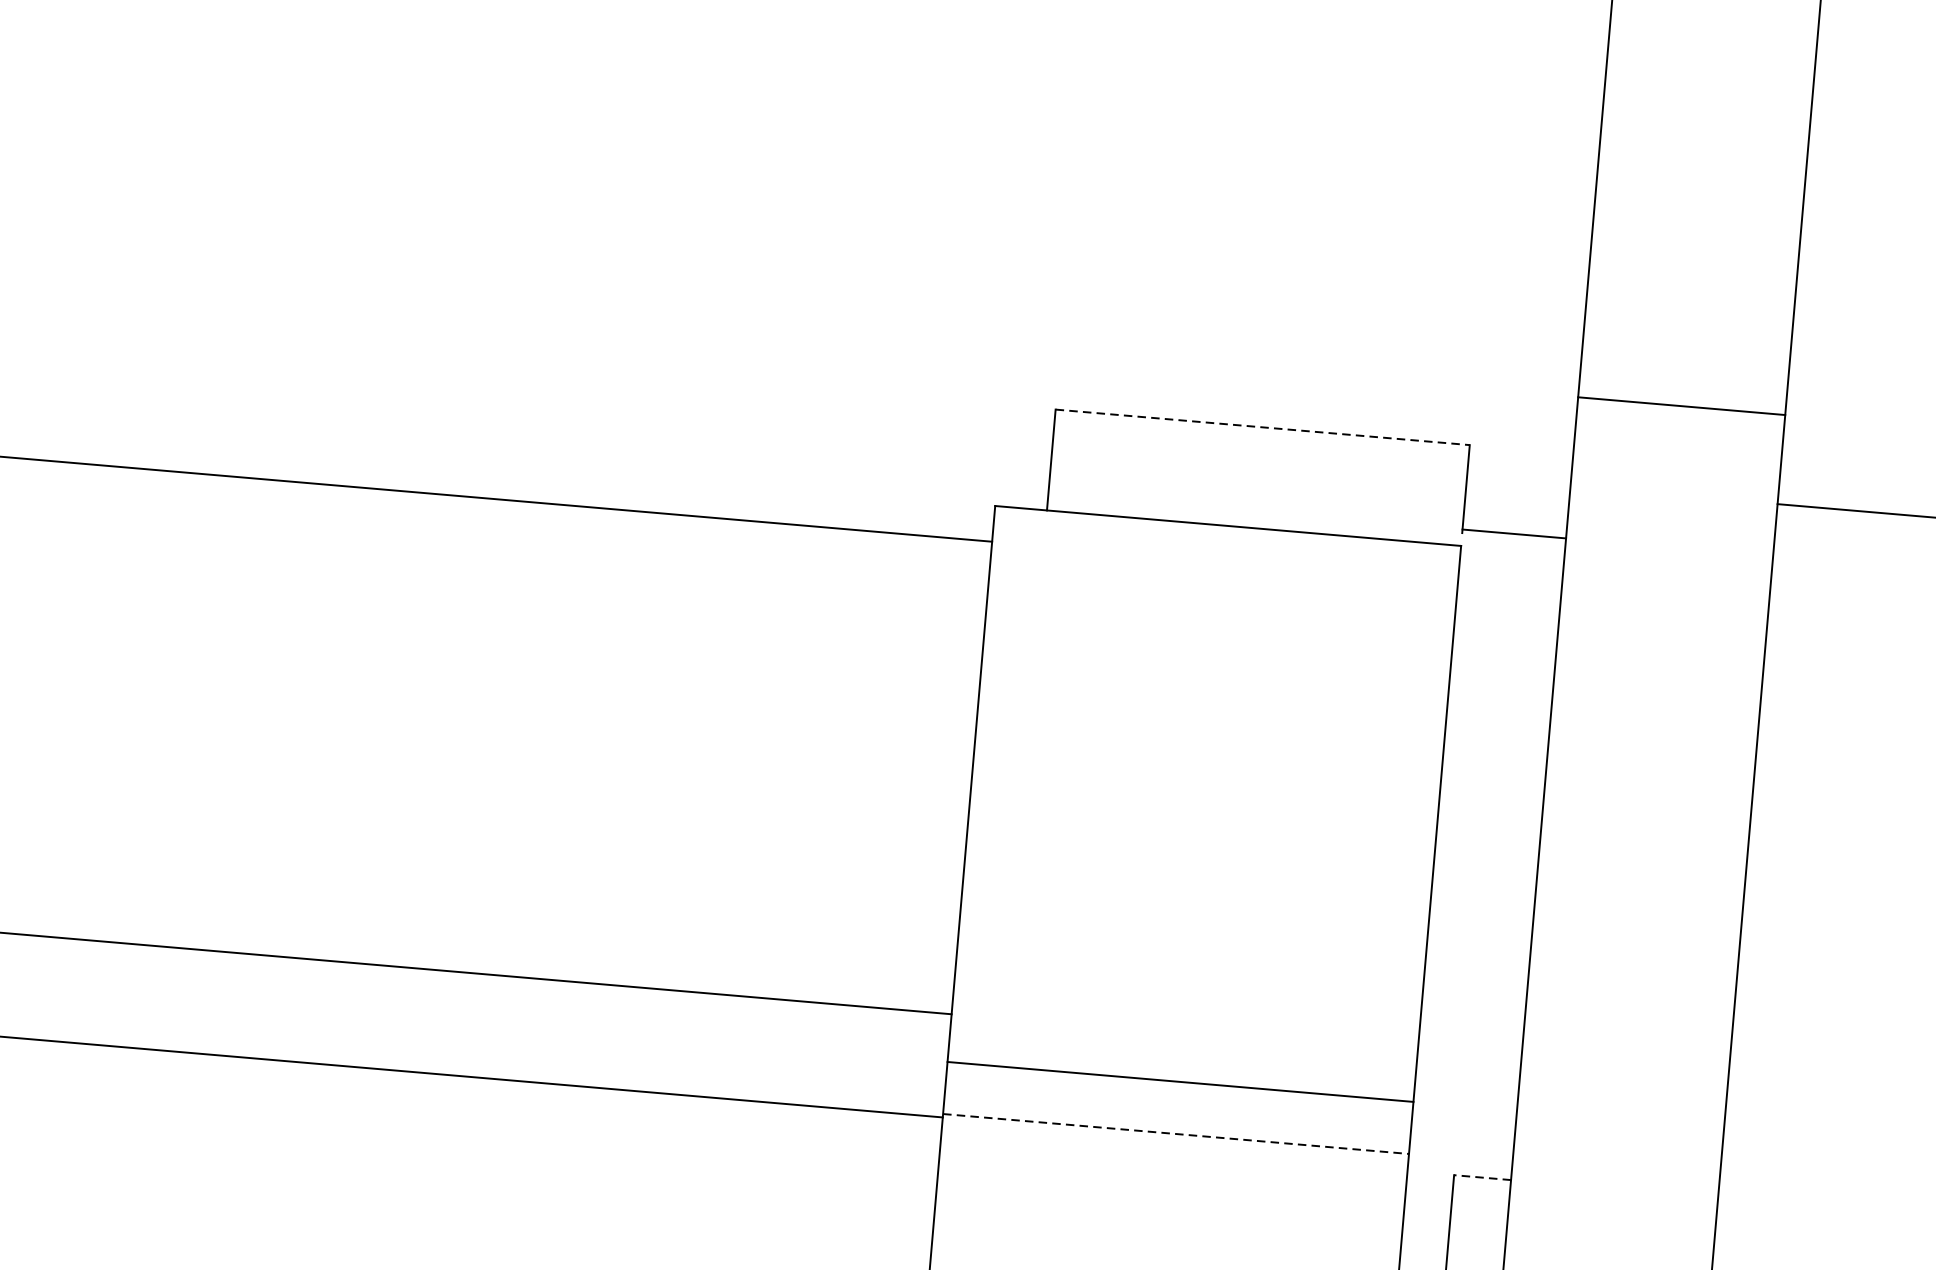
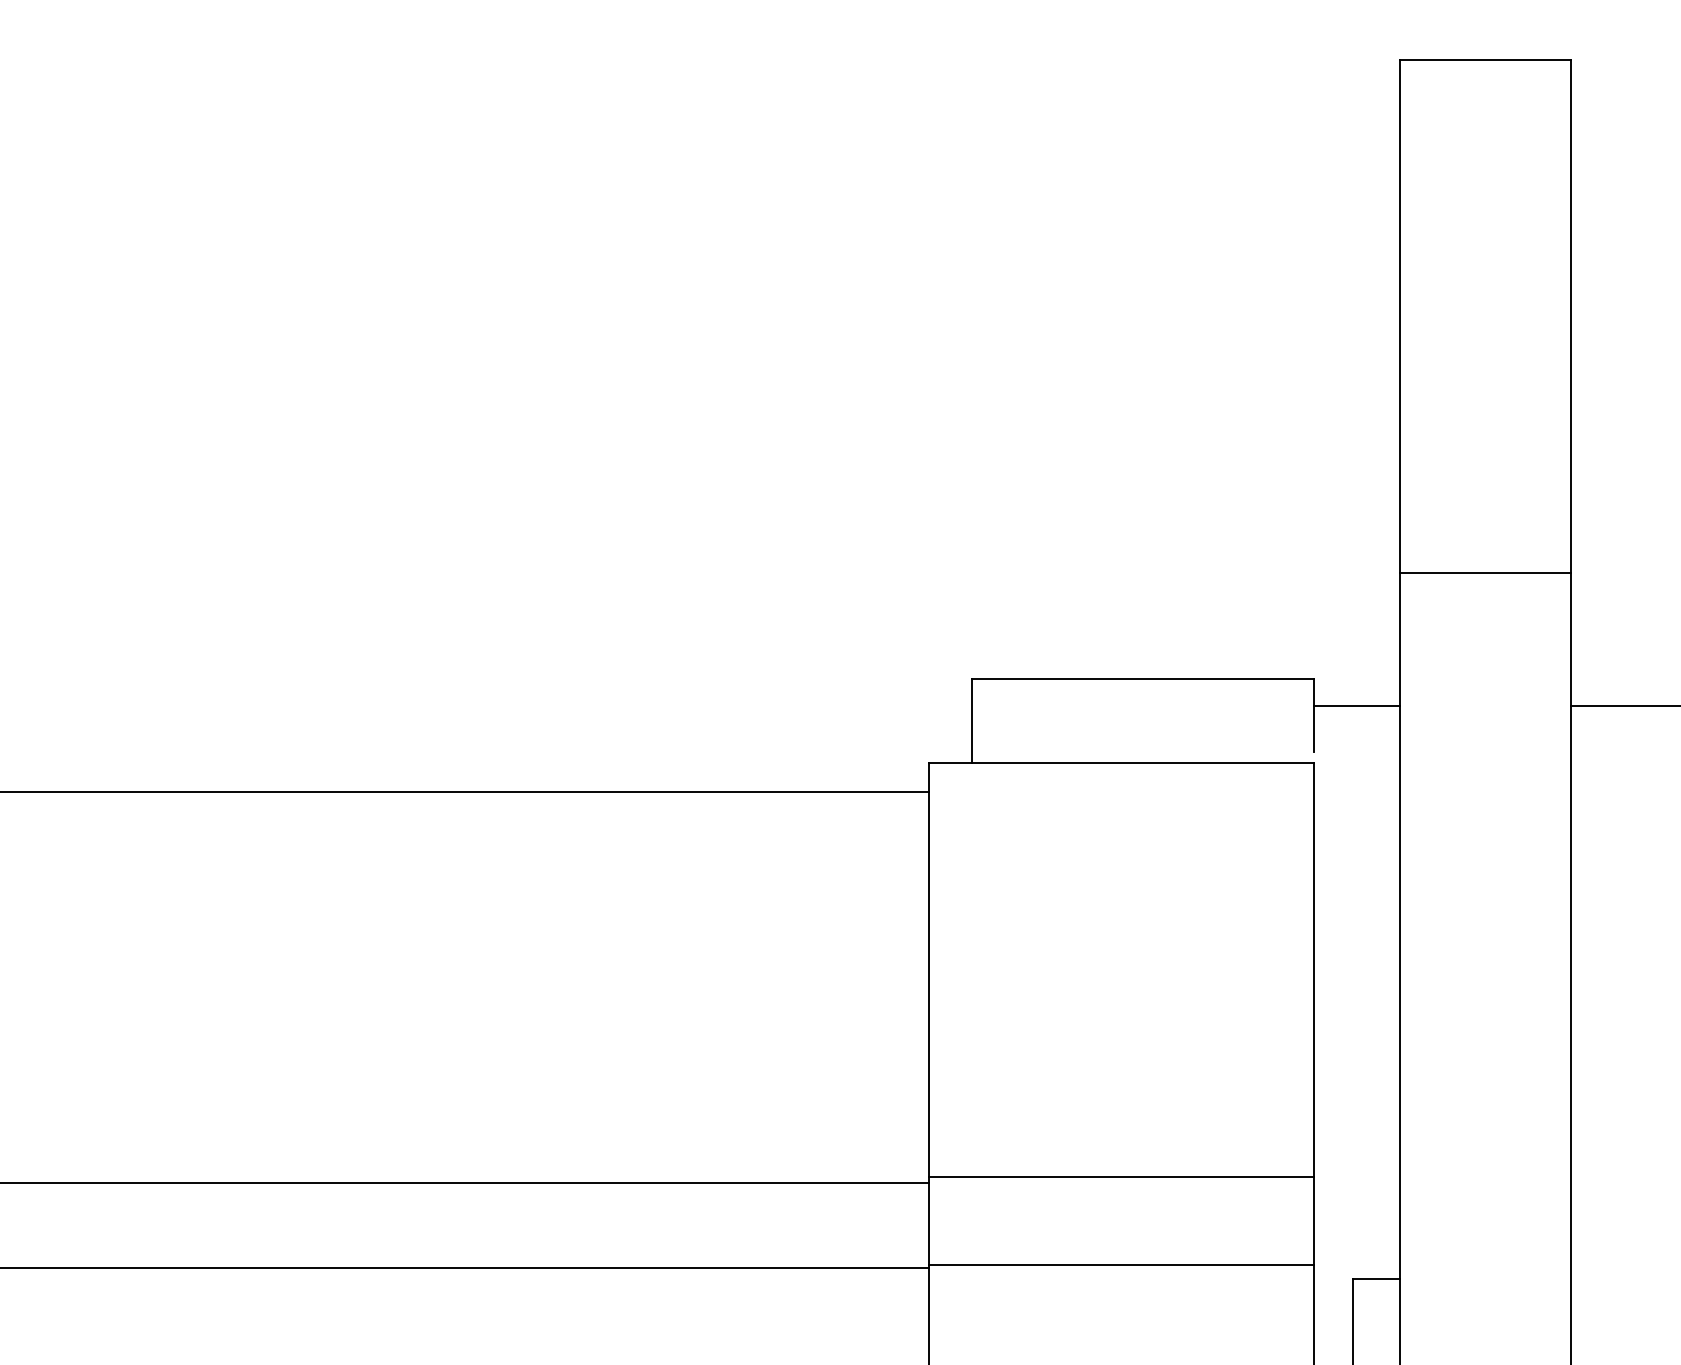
line: (1681, 406) -> (1485, 573), moved
line: (1263, 427) -> (1143, 679), dashed -> solid
line: (1513, 534) -> (1356, 706), moved
line: (1180, 1082) -> (1121, 1177), moved
line: (1175, 1134) -> (1121, 1265), dashed -> solid
line: (1482, 1177) -> (1376, 1279), dashed -> solid

